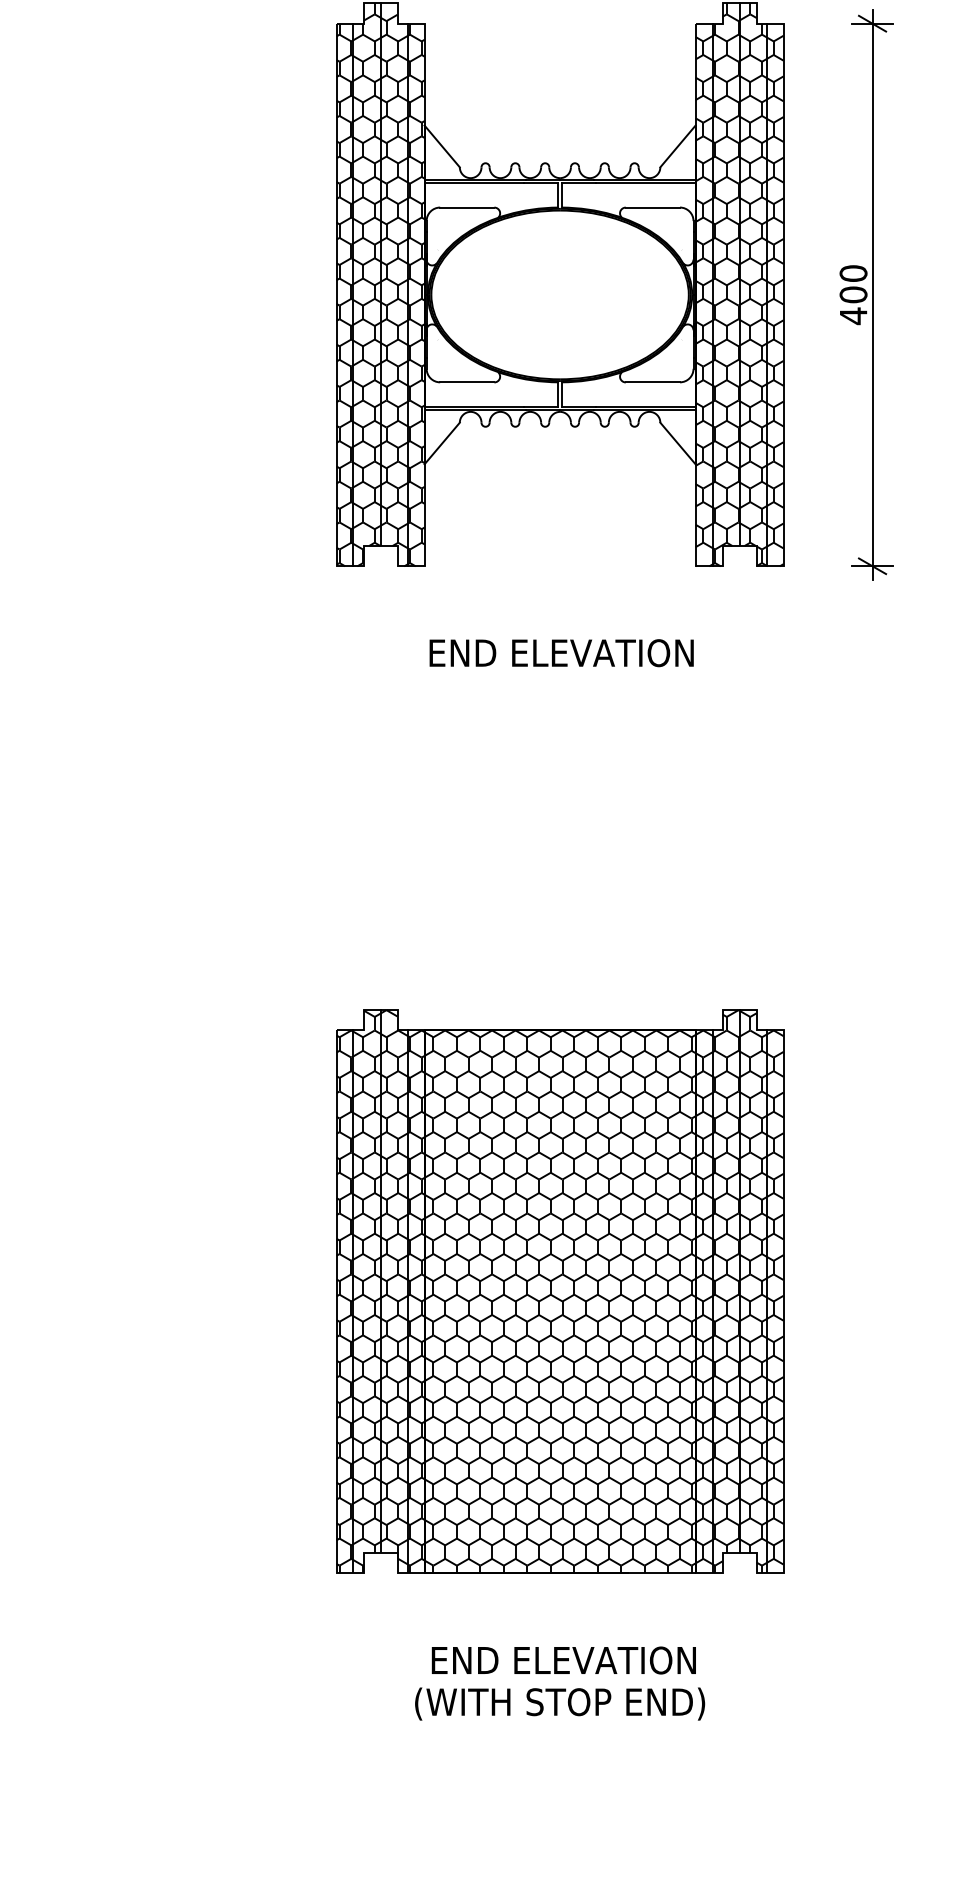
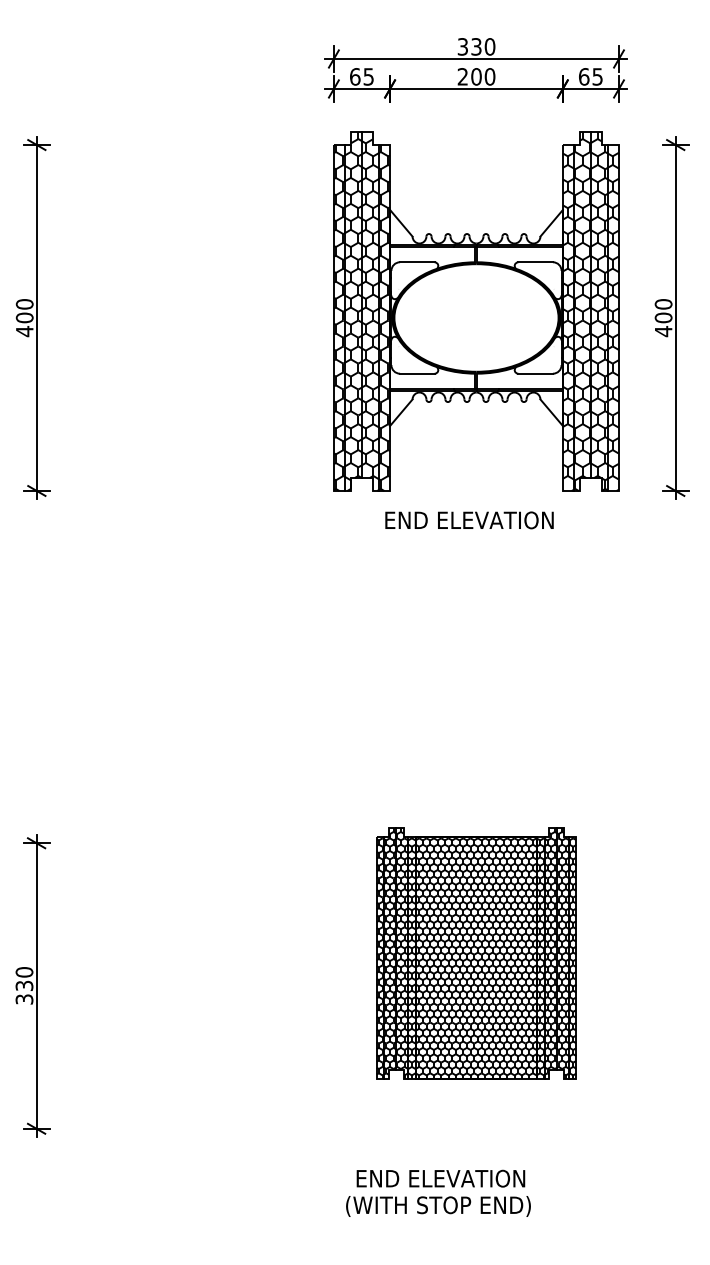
text: (561, 653) -> (469, 520), moved
part: (560, 1291) -> (476, 953), size x0.7
text: (560, 1682) -> (438, 1192), moved

